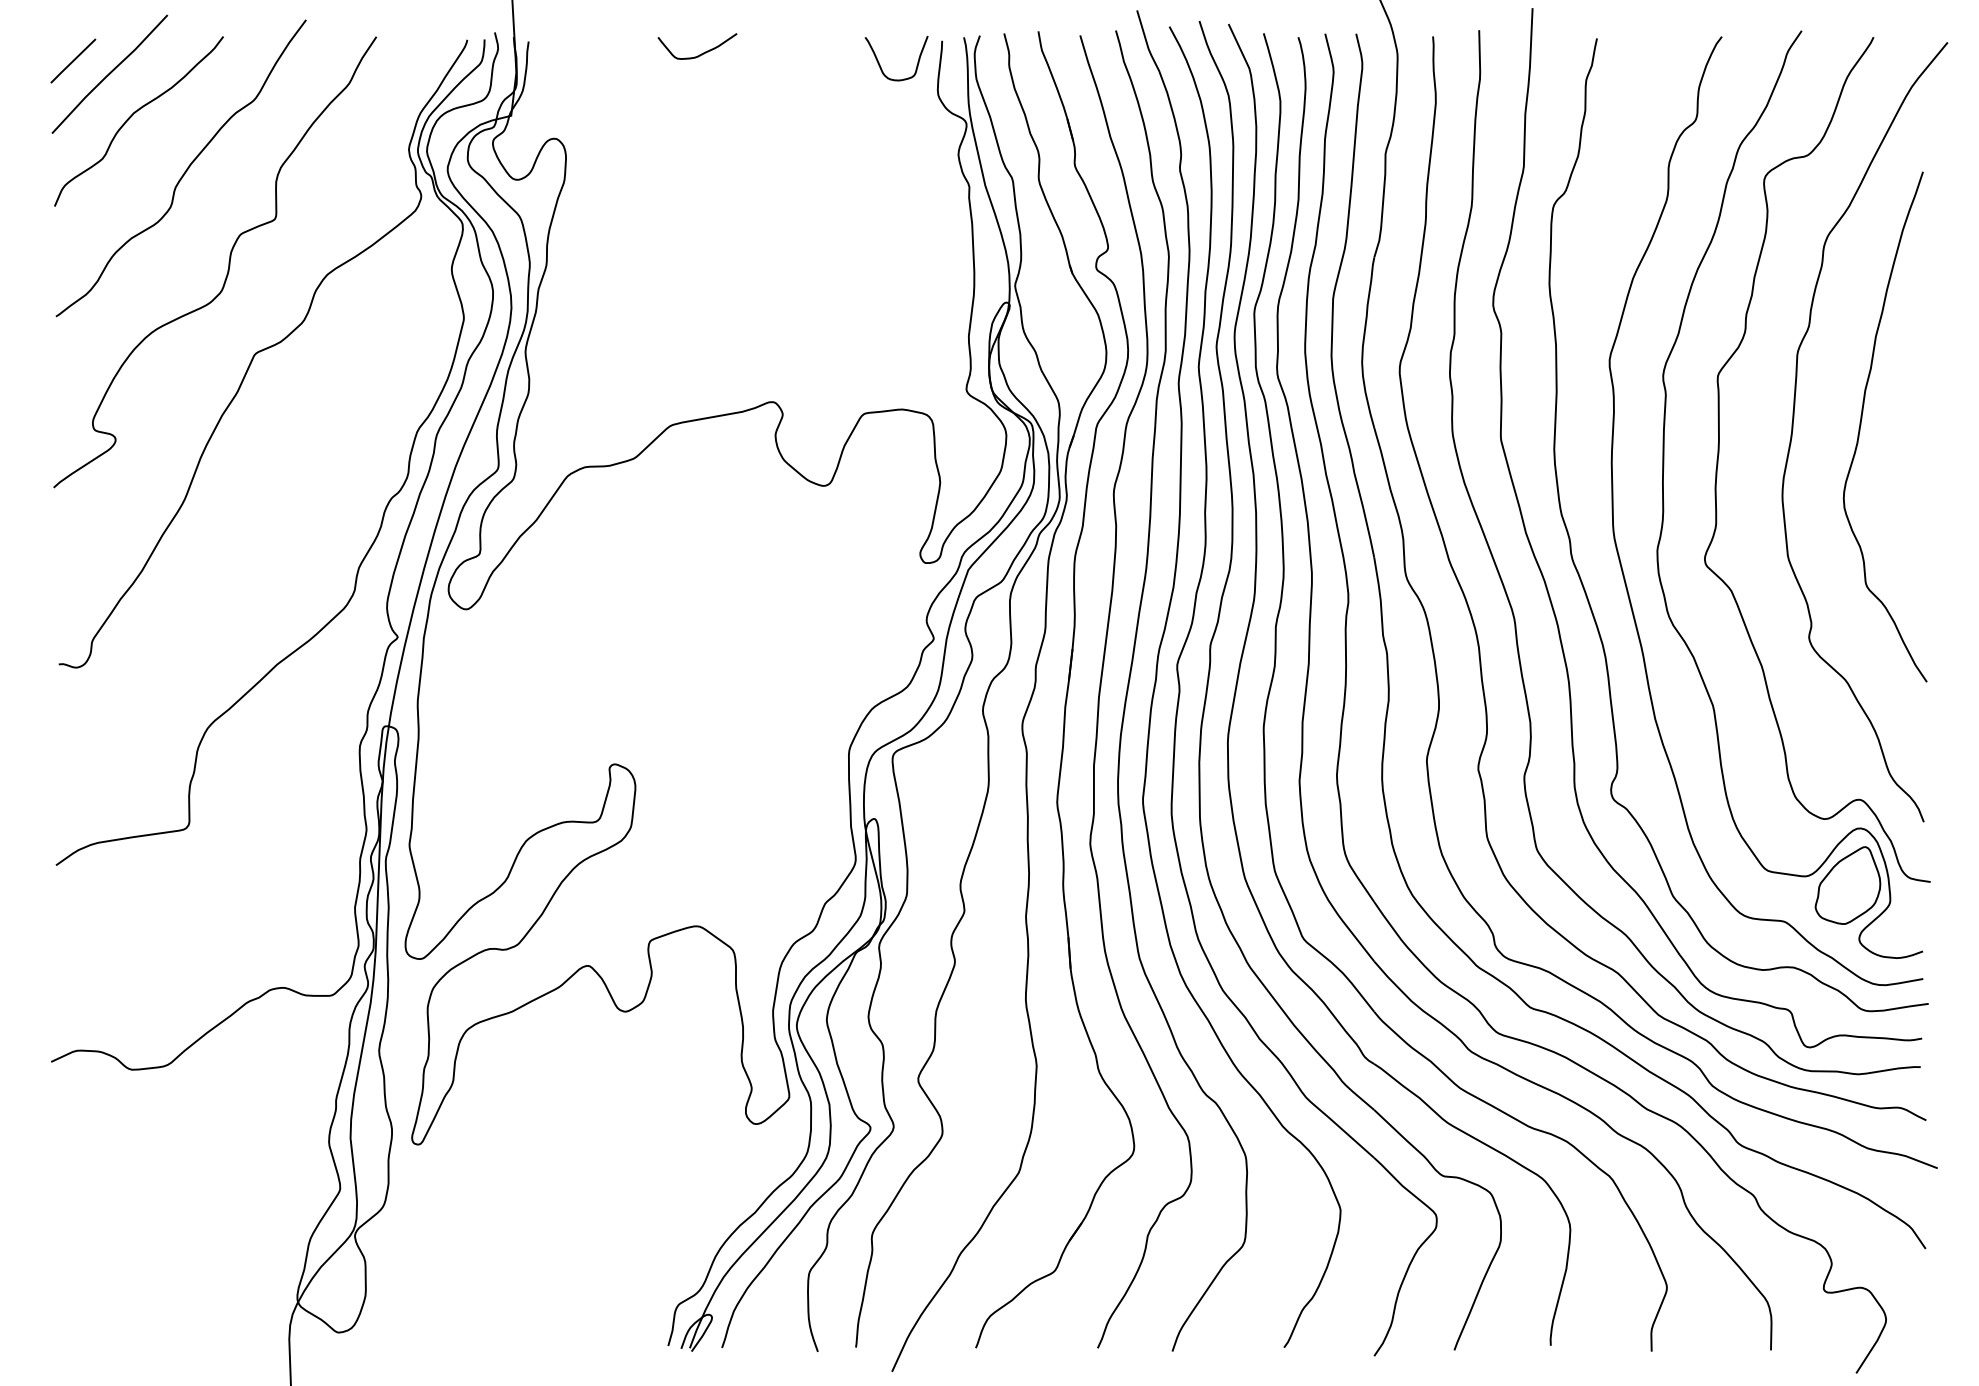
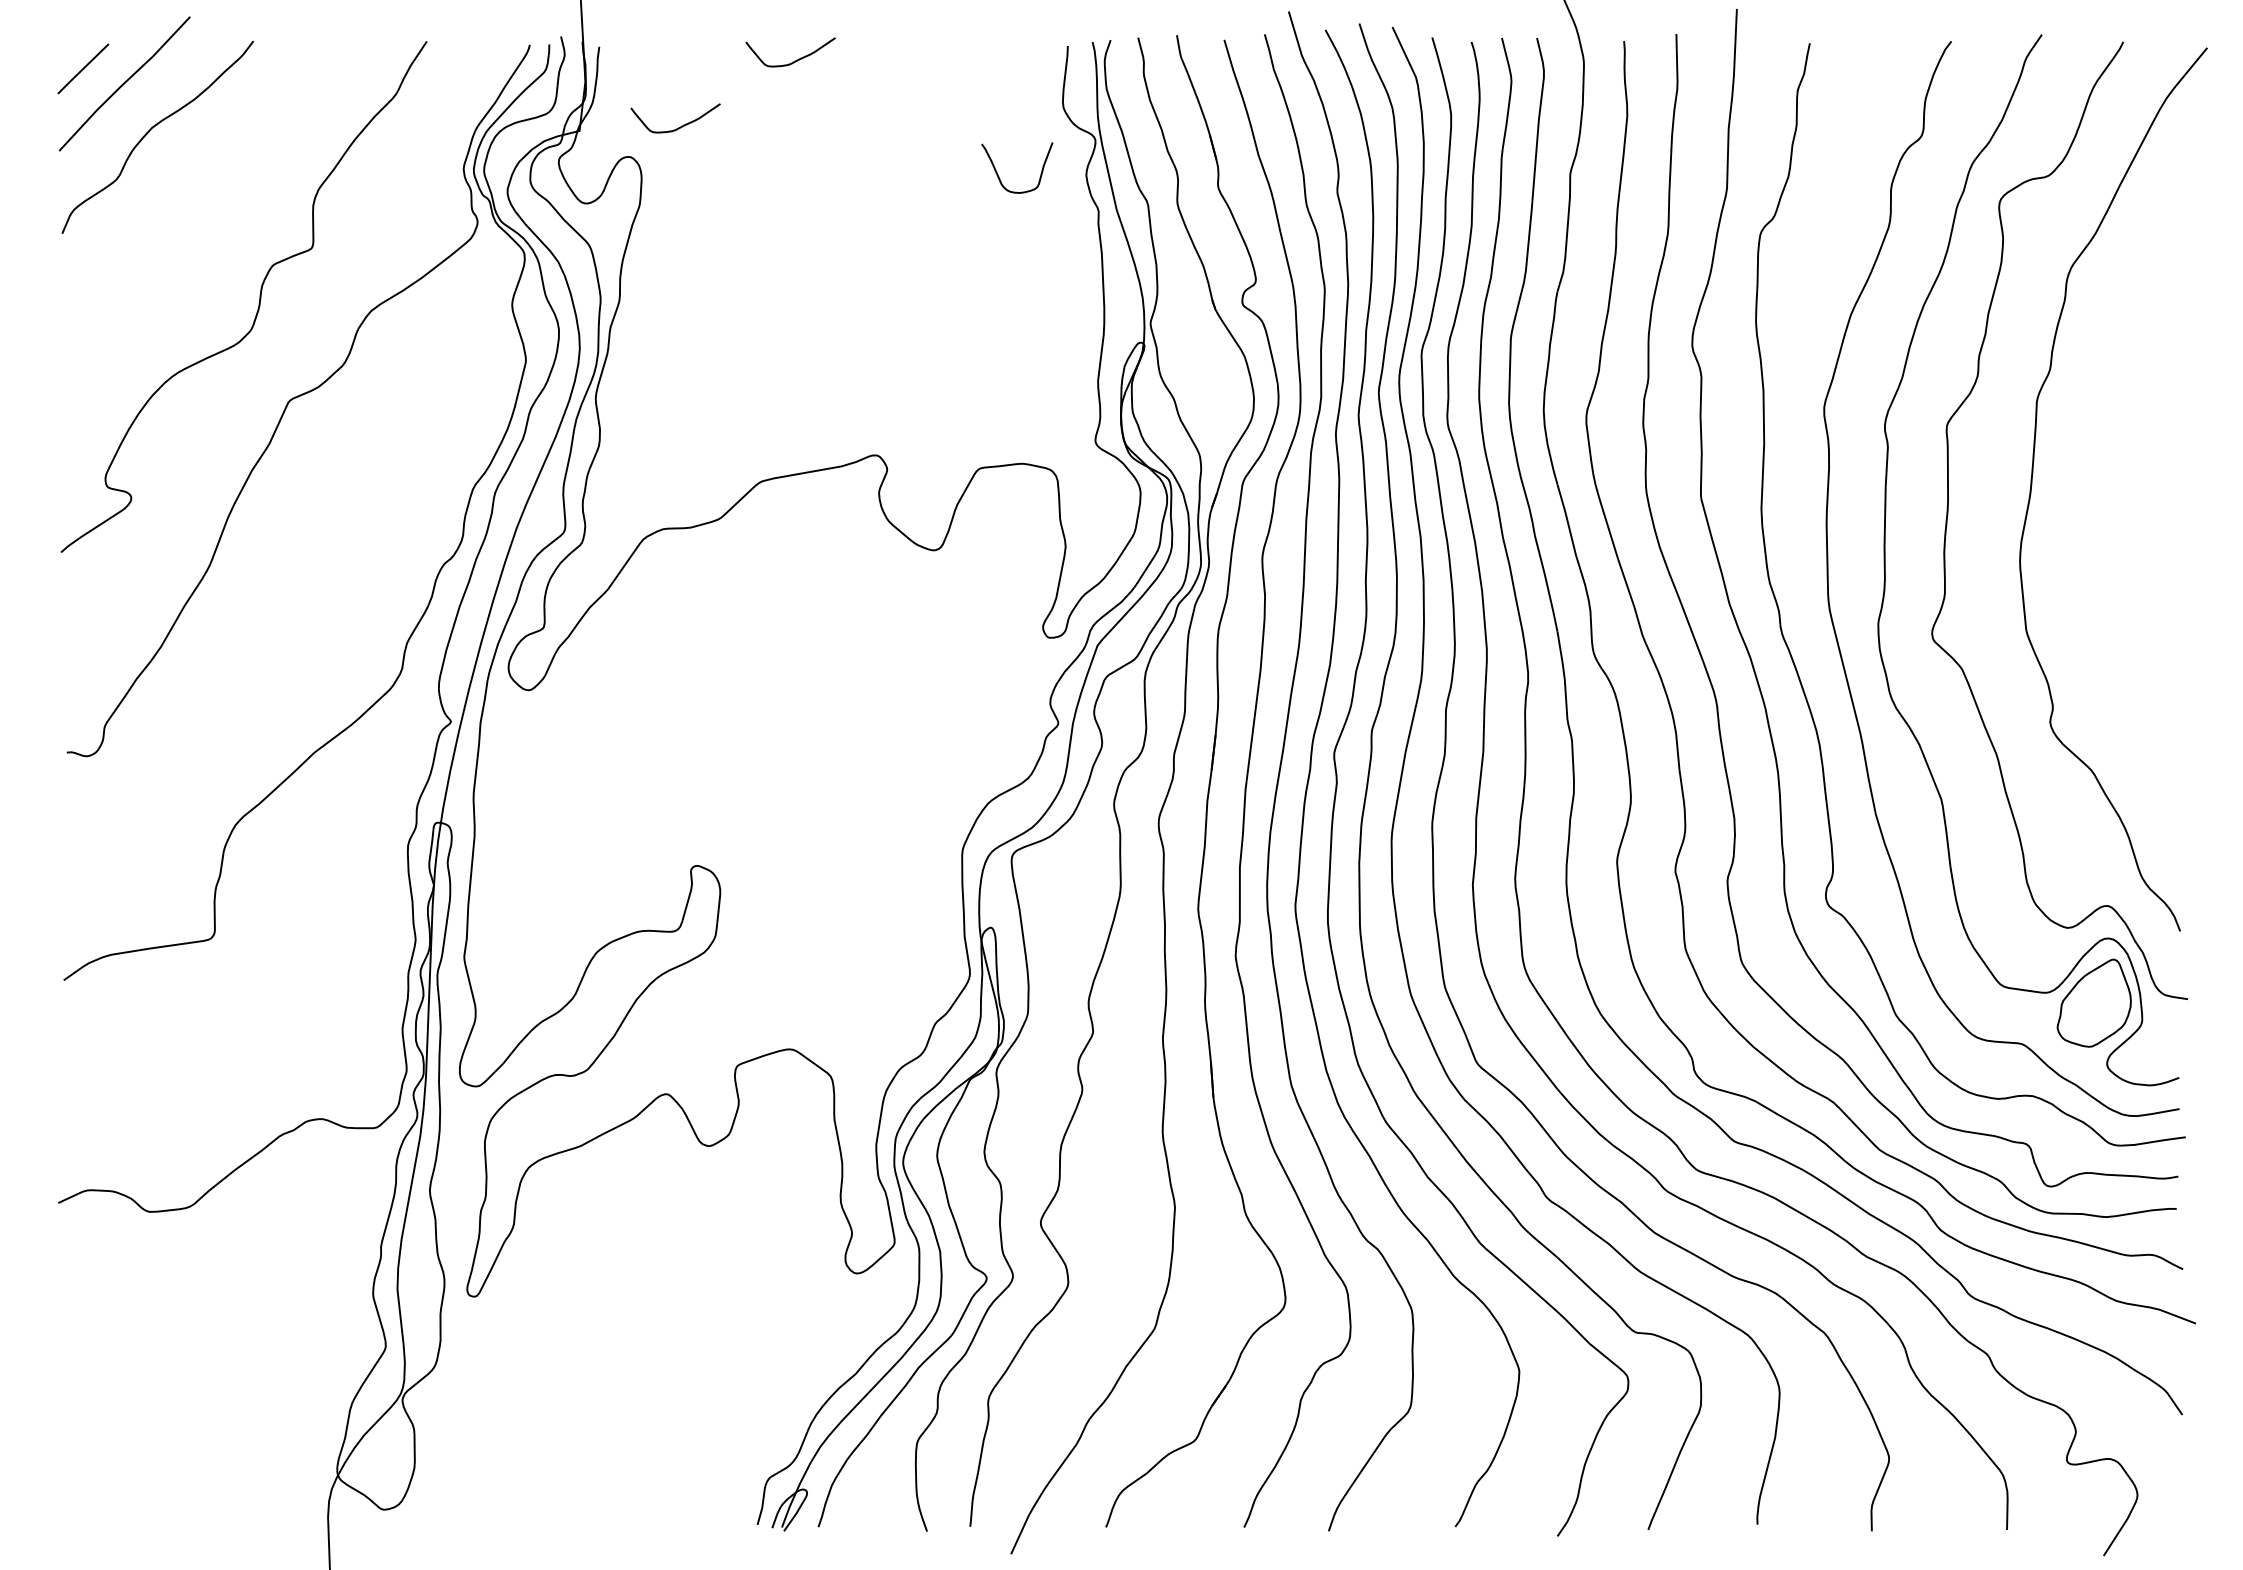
curve: (880, 65) -> (999, 176), moved
curve: (601, 110) -> (681, 125), added
curve: (185, 170) -> (210, 192), removed
curve: (1861, 425) -> (2109, 481), removed

